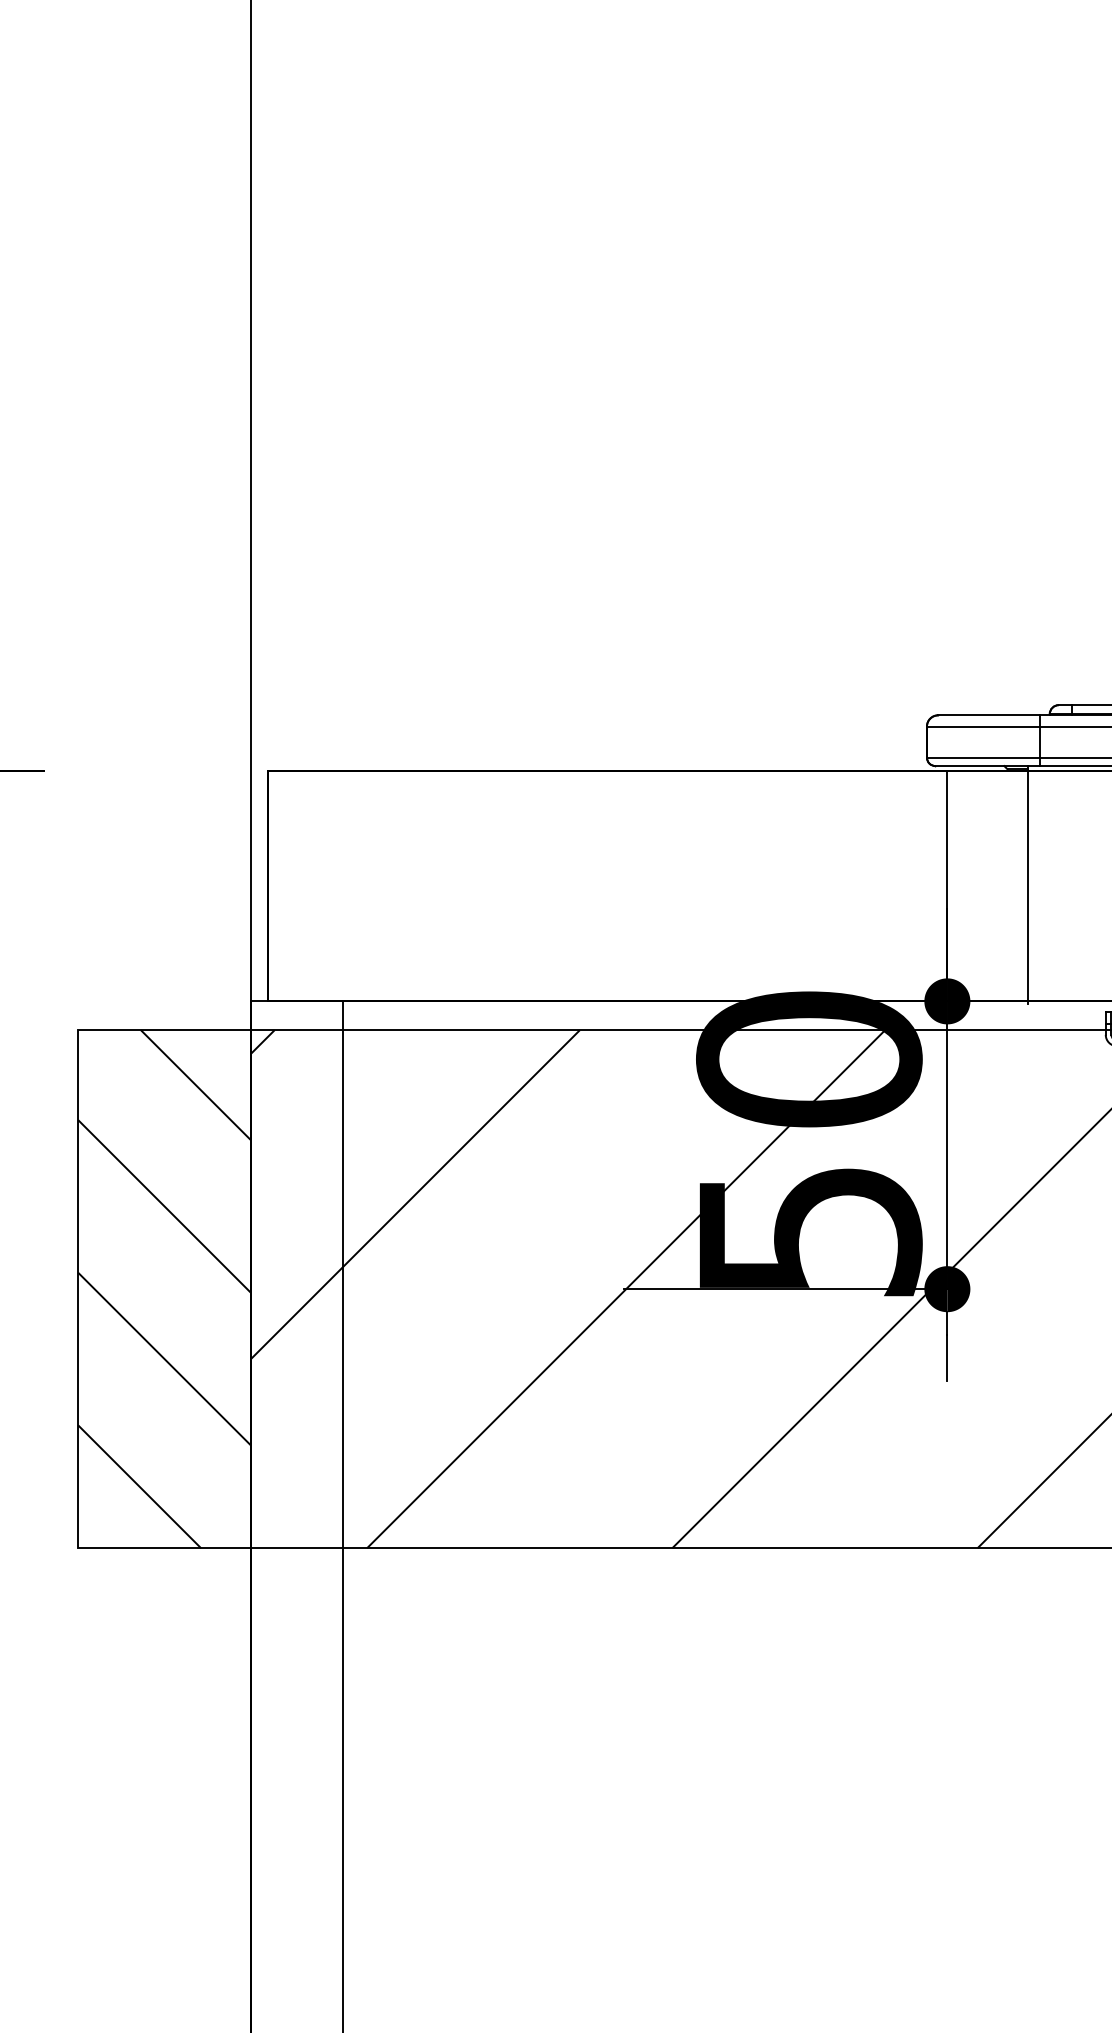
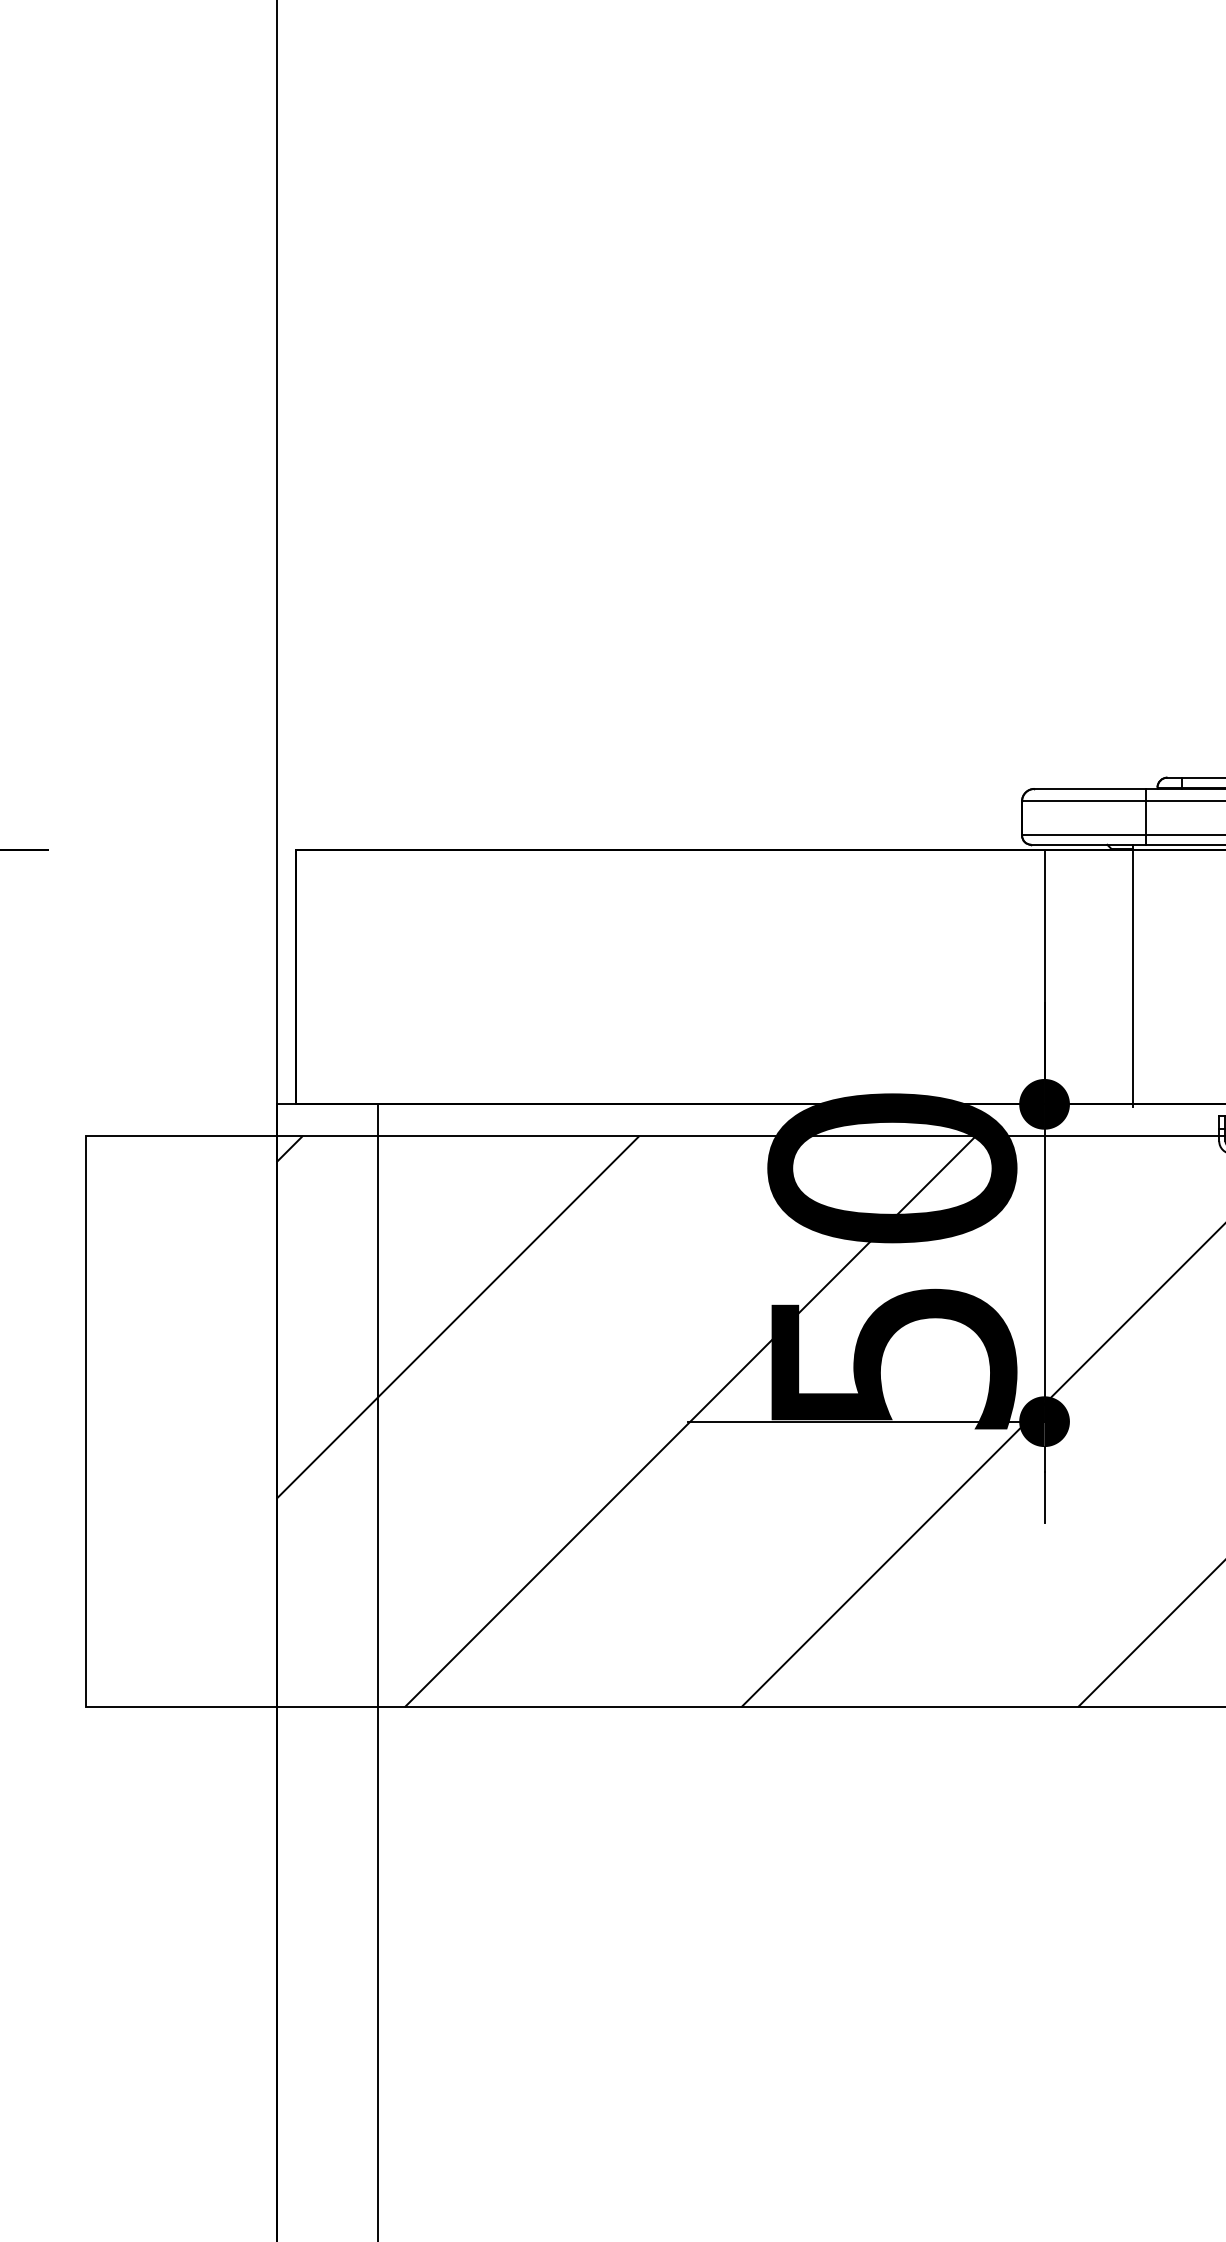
hatch: (164, 1289) -> (181, 1422), removed

